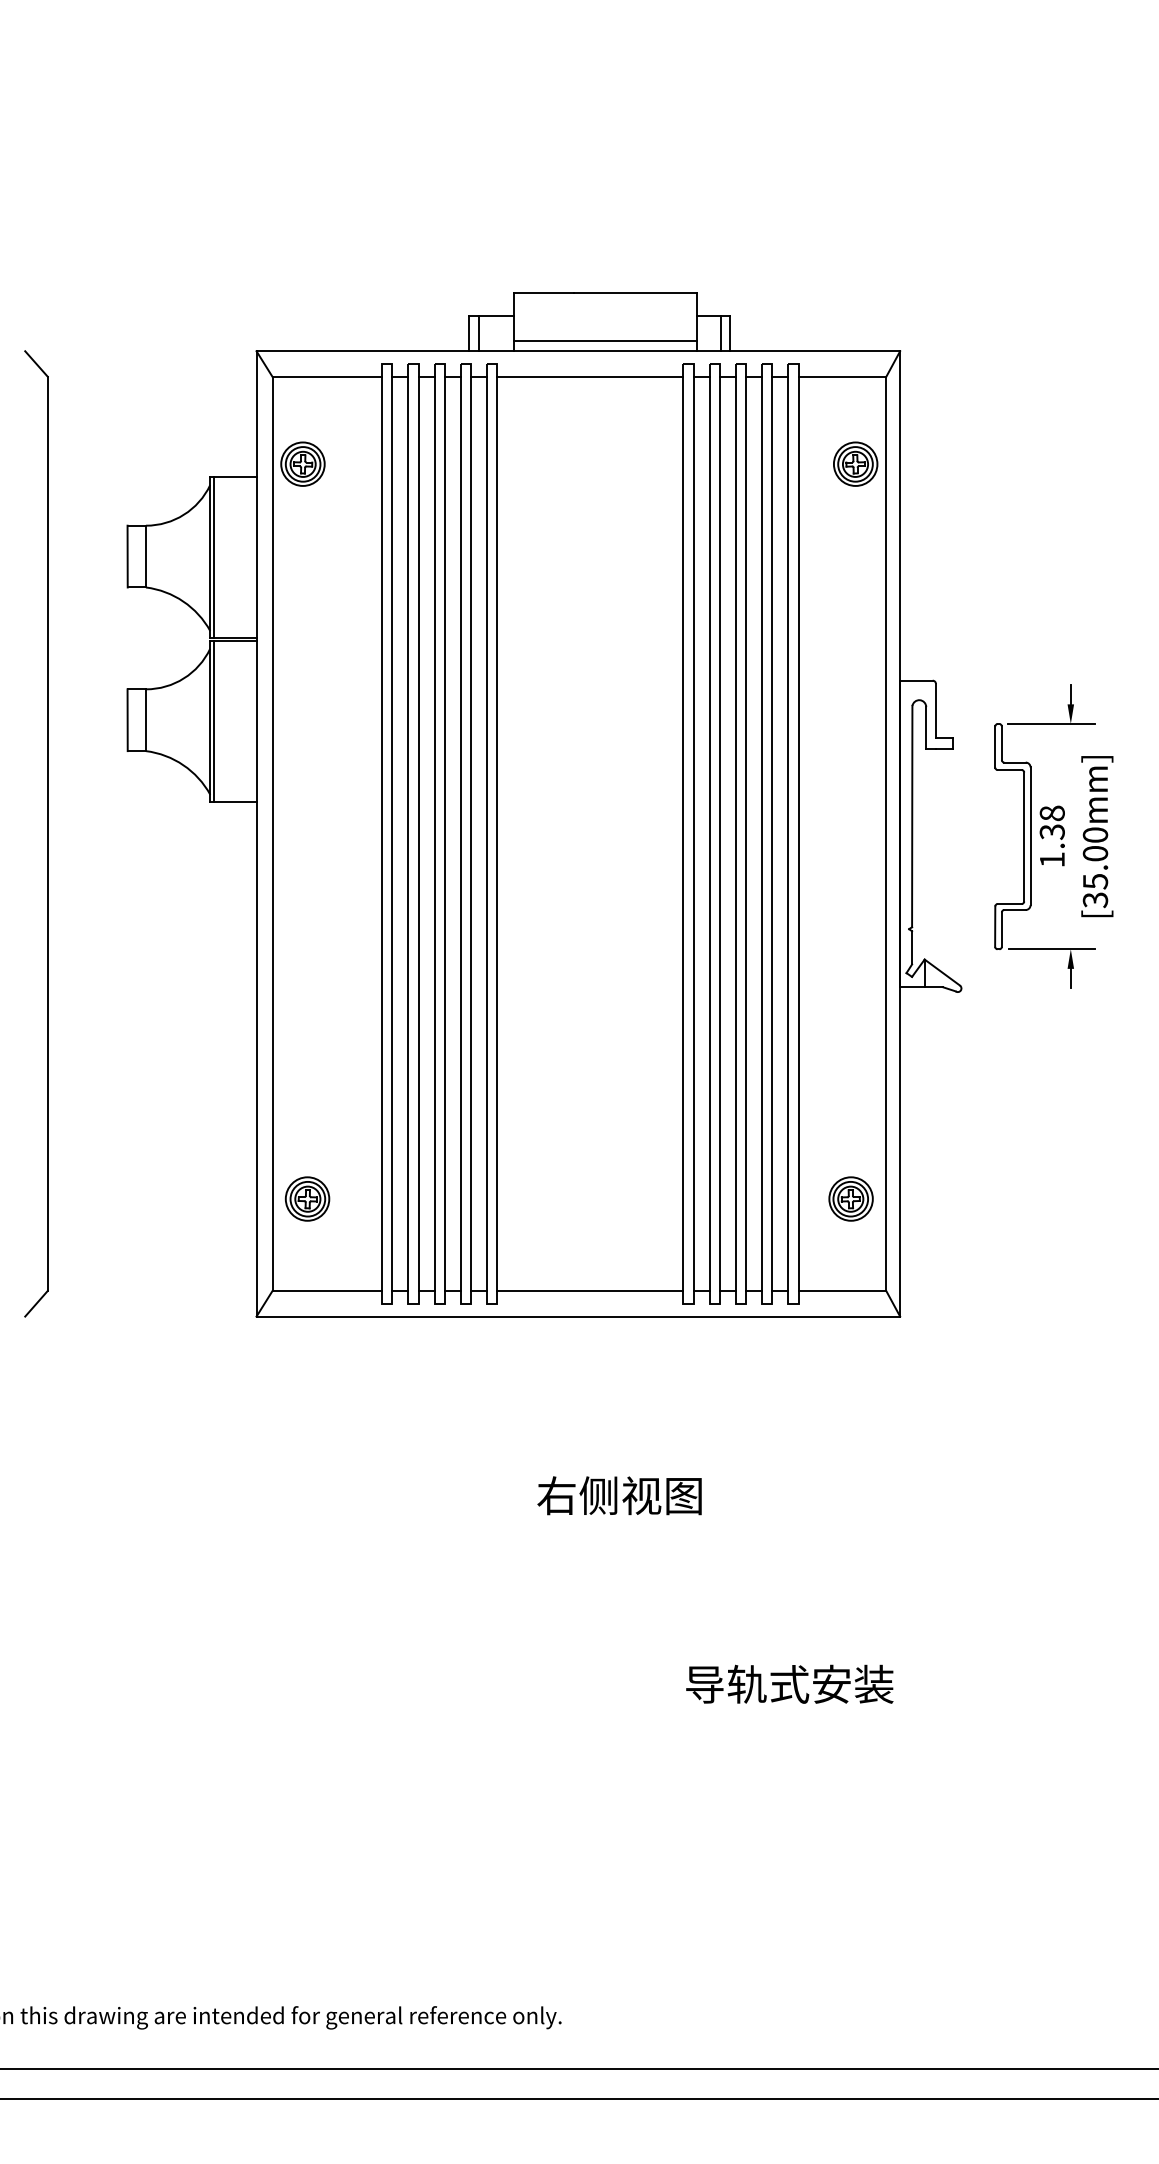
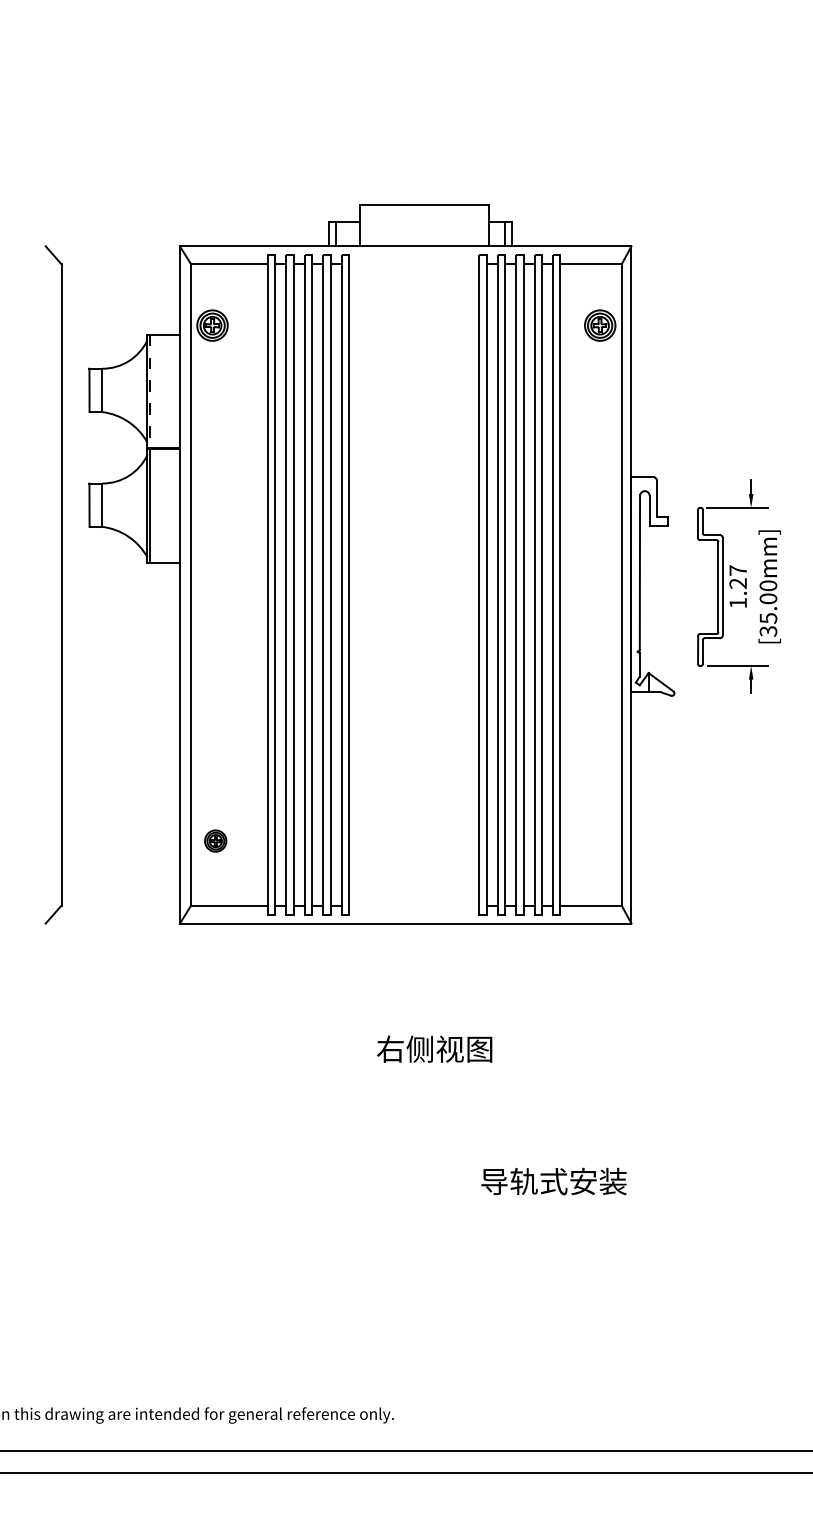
line: (605, 341) -> (424, 239), removed
line: (590, 376) -> (414, 264), removed
line: (214, 557) -> (150, 391), solid -> dashed
text: (1051, 822) -> (737, 576), 1.38 -> 1.27
part: (47, 833) -> (61, 584), moved
part: (307, 1198) -> (215, 840), size x0.7
part: (850, 1198) -> (596, 840), removed
line: (590, 1290) -> (414, 905), removed

